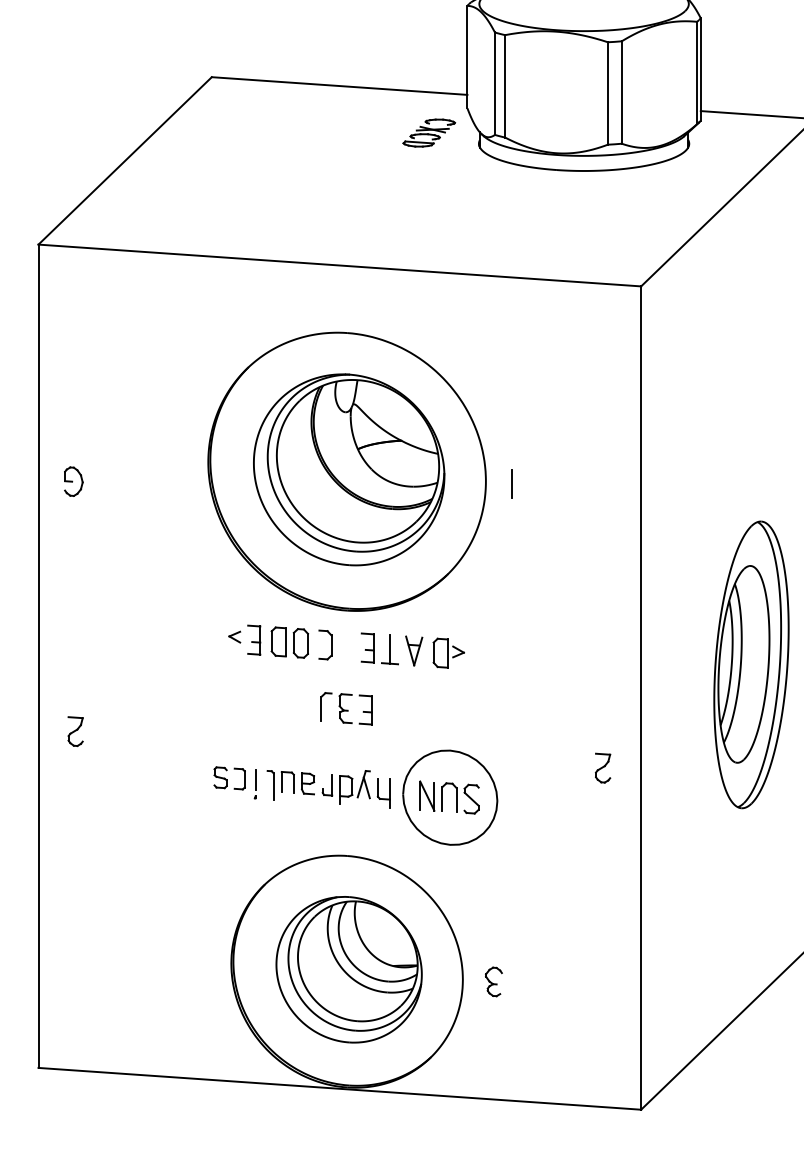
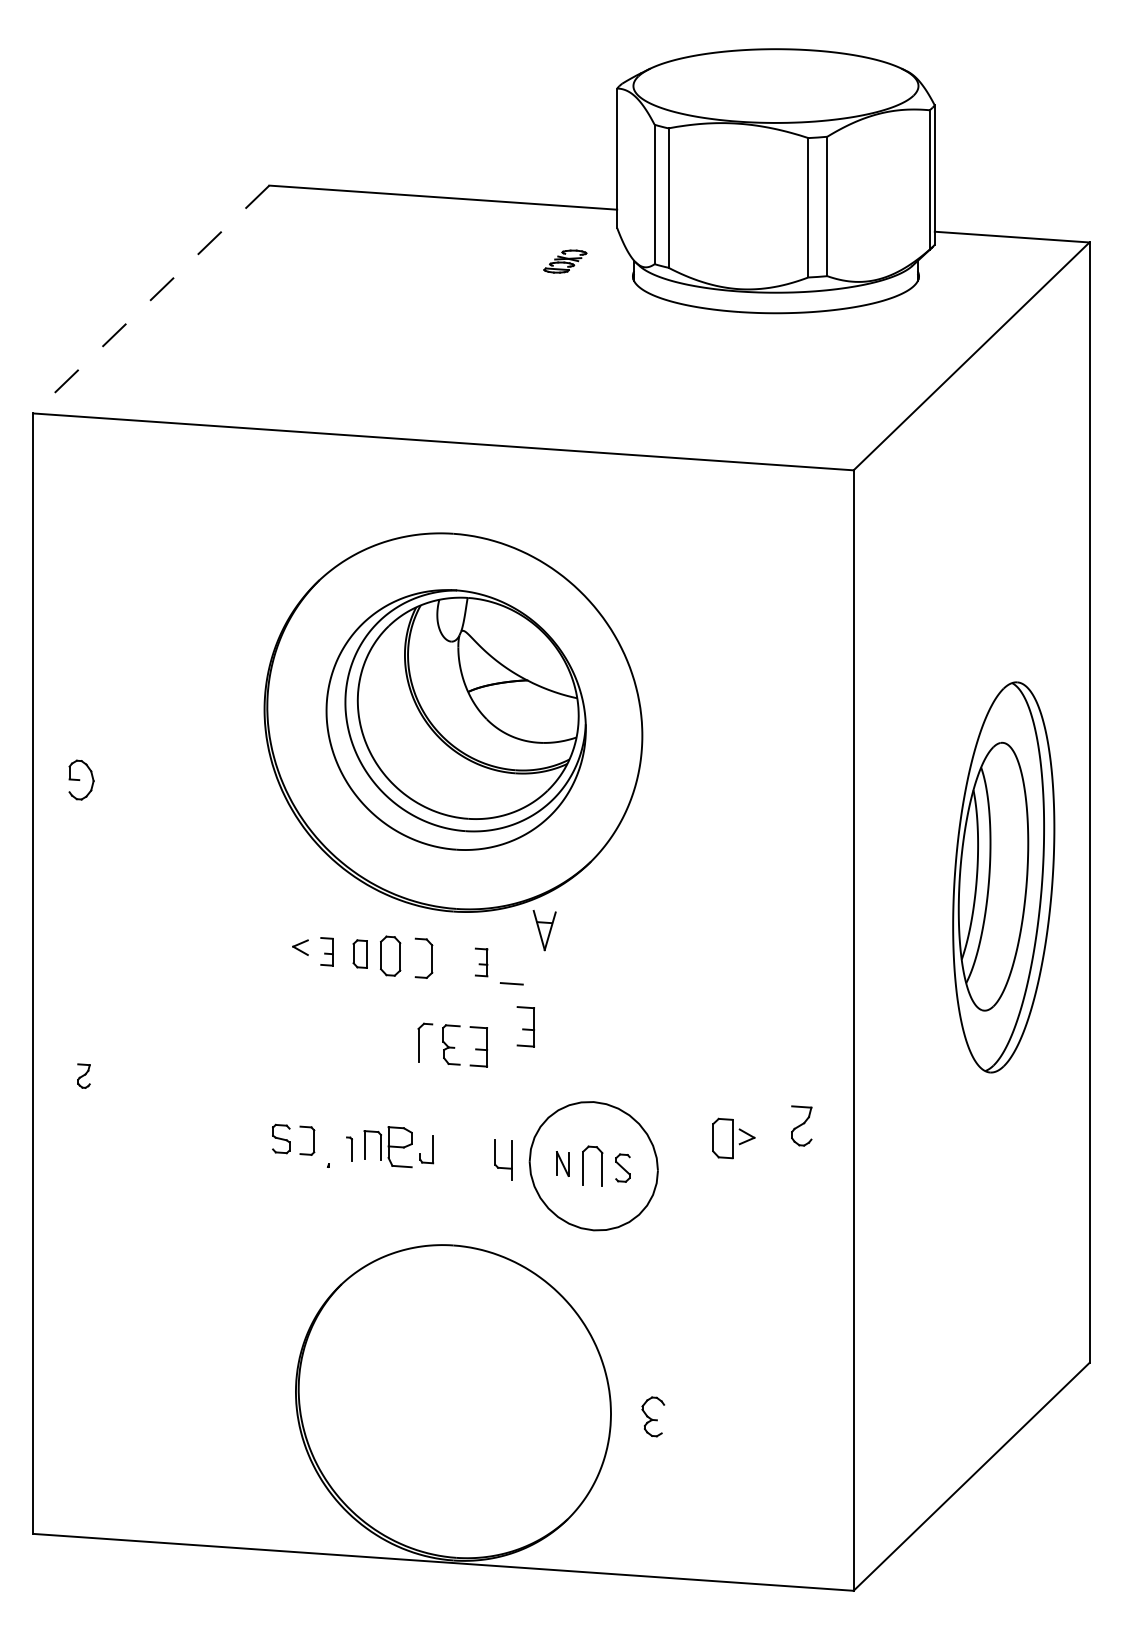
part: (429, 132) -> (565, 261), size x0.6
line: (125, 160) -> (151, 299), solid -> dashed
part: (73, 481) -> (81, 779), moved
line: (511, 484) -> (677, 739), removed
part: (253, 639) -> (326, 951), size x0.7
part: (278, 641) -> (359, 953), size x0.7
part: (367, 648) -> (481, 962), size x0.7
line: (389, 649) -> (511, 964), removed
part: (414, 650) -> (544, 930), moved
part: (448, 653) -> (733, 1138), moved
part: (751, 664) -> (1003, 877), moved
part: (400, 695) -> (525, 1026), added
part: (75, 731) -> (83, 1075), size x0.6
line: (255, 780) -> (328, 1142), removed
part: (308, 783) -> (400, 1147), size x1.4
part: (270, 784) -> (349, 1148), size x0.6
part: (355, 786) -> (464, 1151), removed
part: (427, 795) -> (562, 1163), size x0.6
part: (471, 798) -> (622, 1167), size x0.7
part: (348, 969) -> (455, 1400), removed

